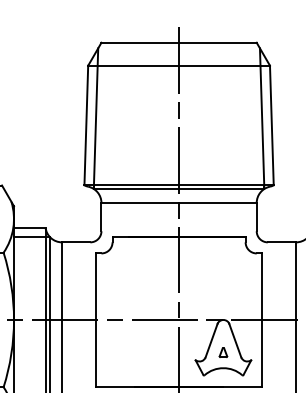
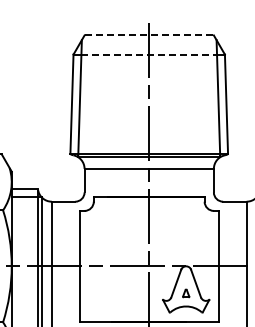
line: (179, 42) -> (149, 35), solid -> dashed
line: (179, 65) -> (149, 54), solid -> dashed

